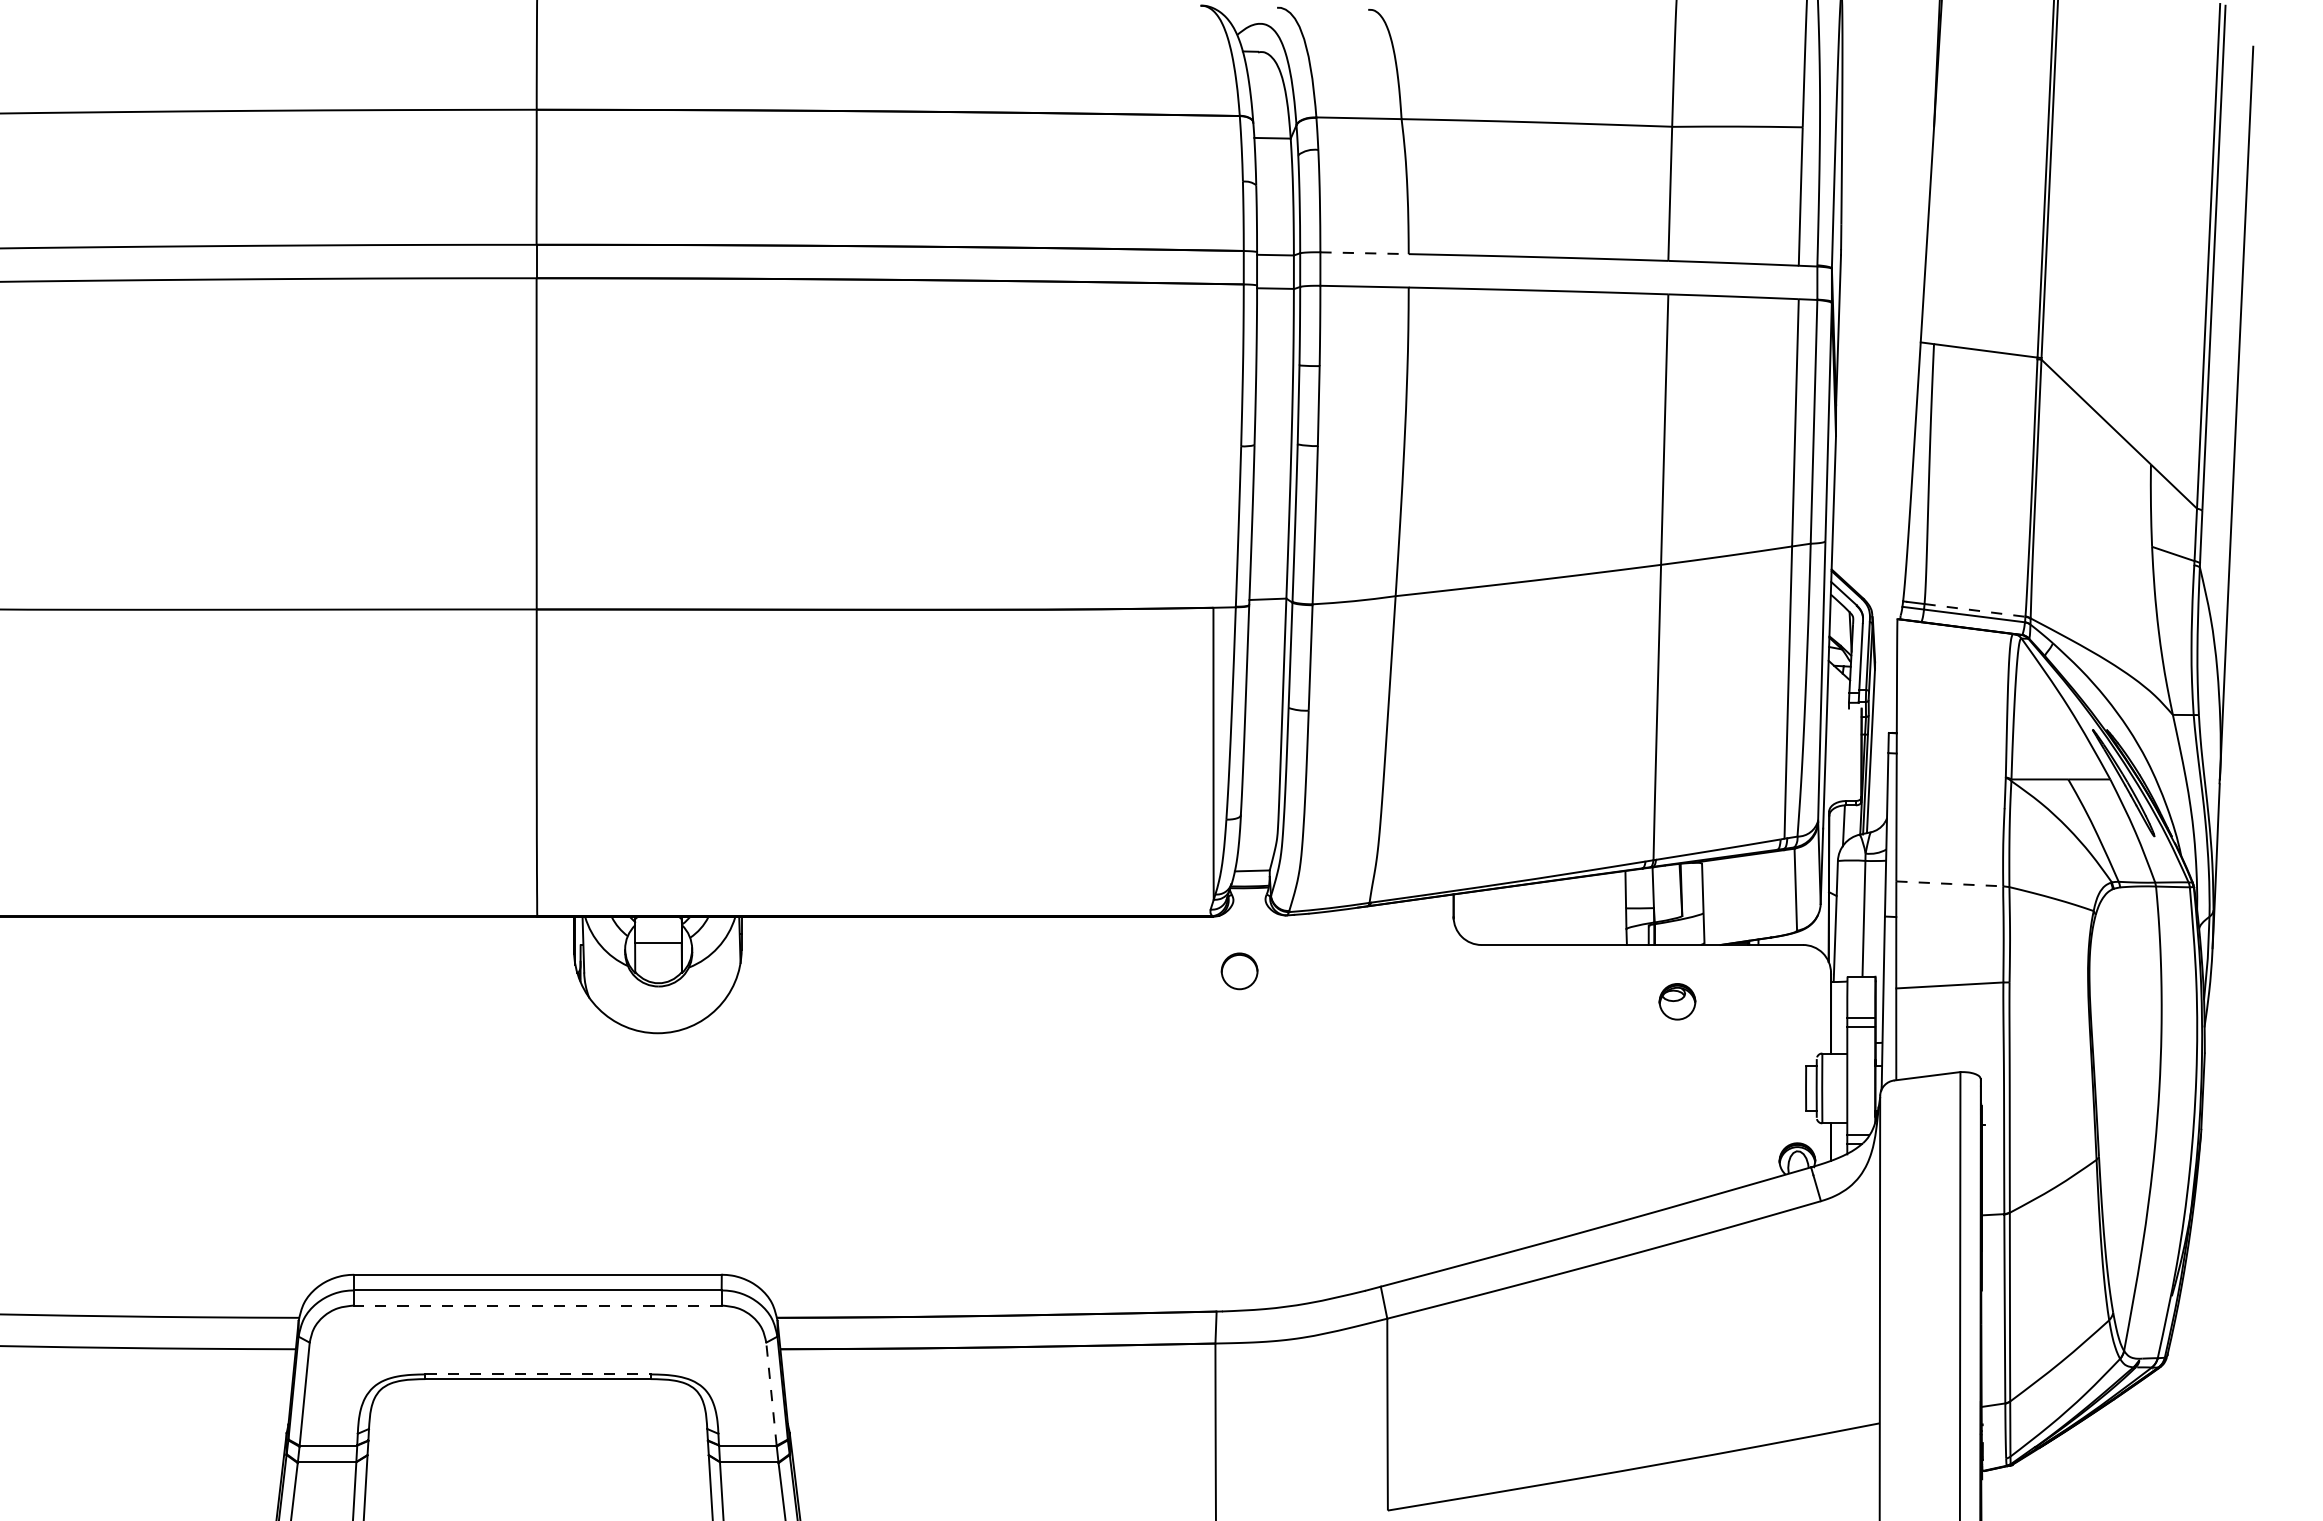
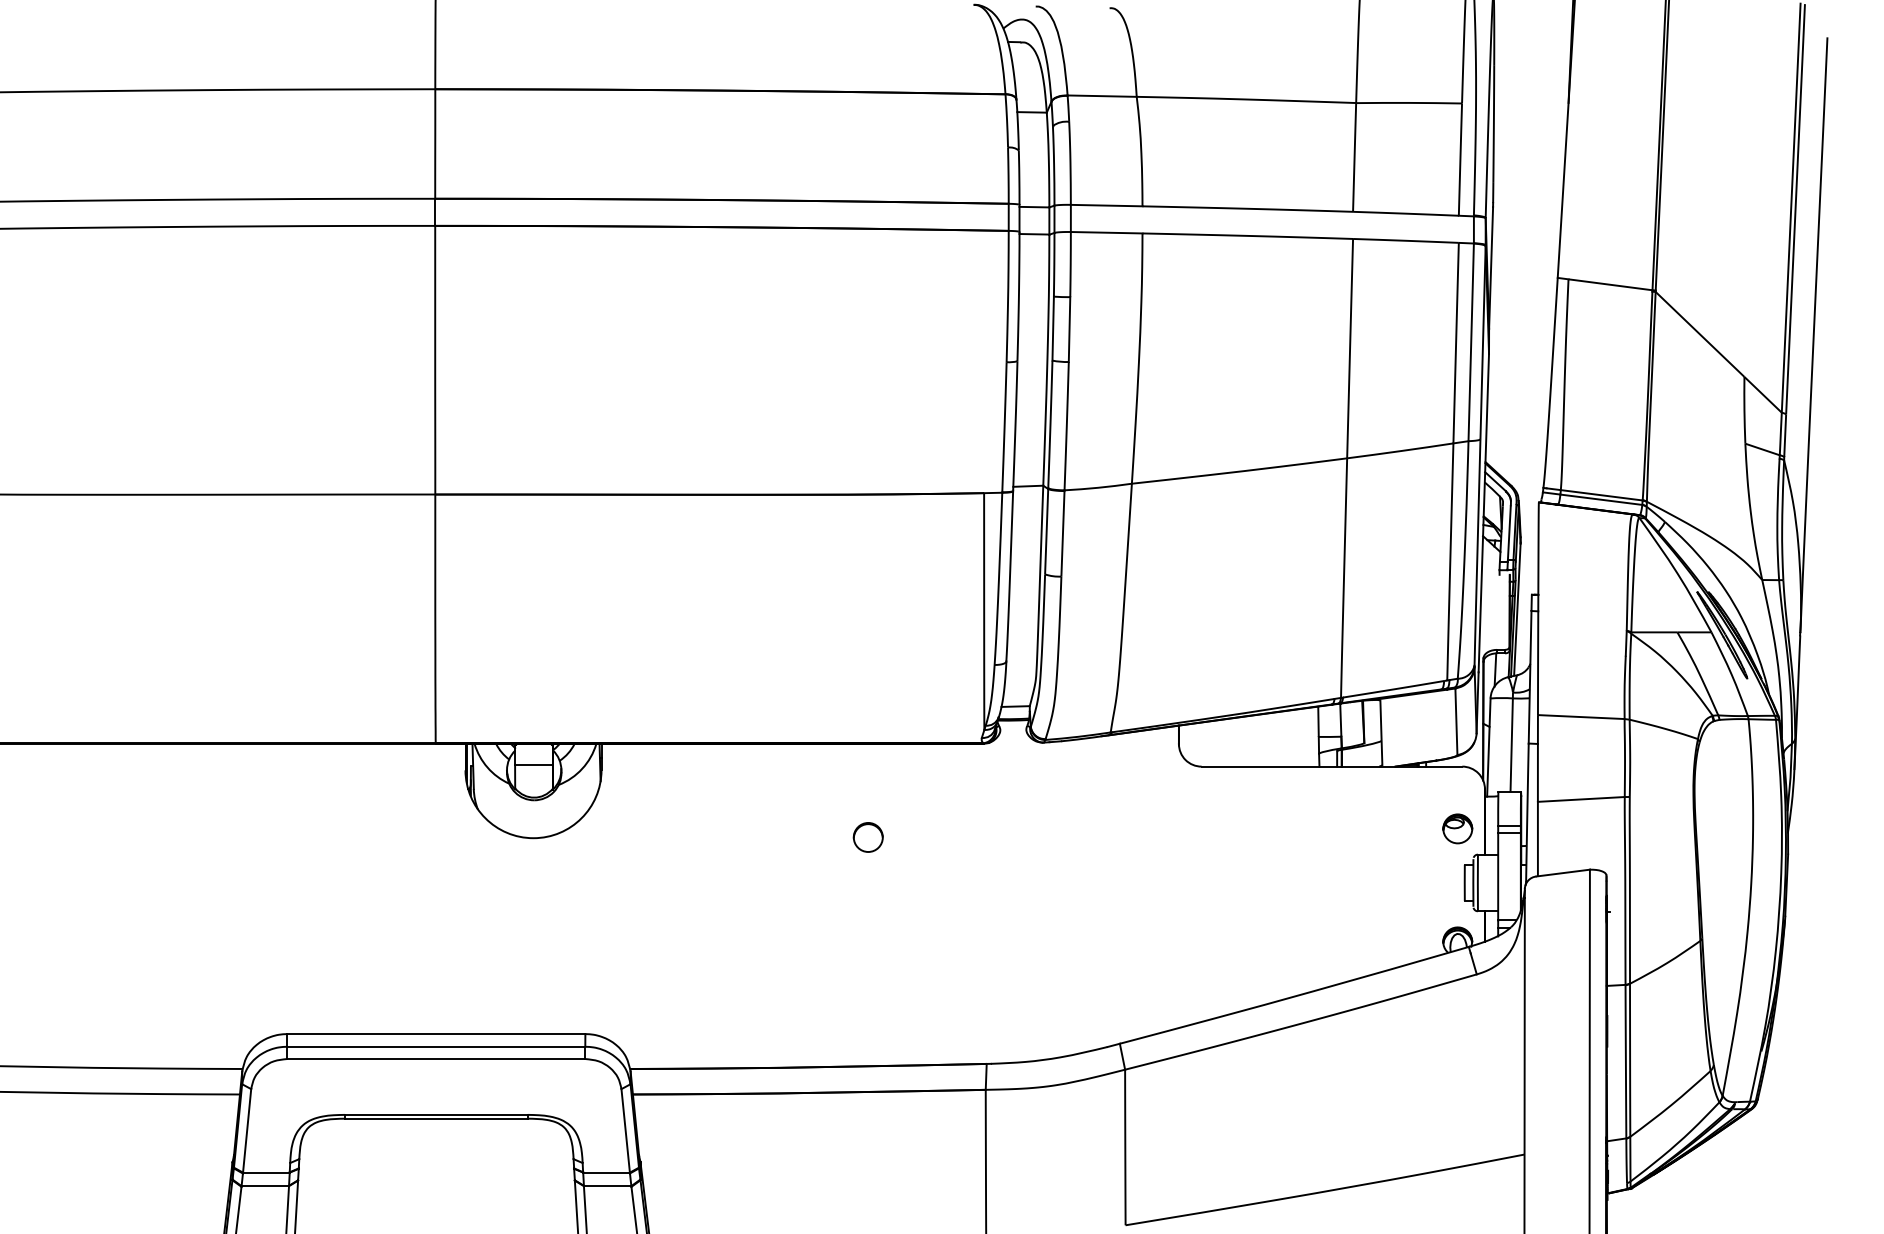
line: (1365, 253) -> (1107, 205), dashed -> solid
line: (1975, 610) -> (1602, 495), dashed -> solid
line: (1951, 883) -> (1582, 716), dashed -> solid
part: (1239, 971) -> (868, 837), moved
part: (1677, 1001) -> (1457, 828), moved
line: (537, 1305) -> (435, 1058), dashed -> solid
line: (538, 1374) -> (436, 1114), dashed -> solid
line: (771, 1394) -> (625, 1131), dashed -> solid

